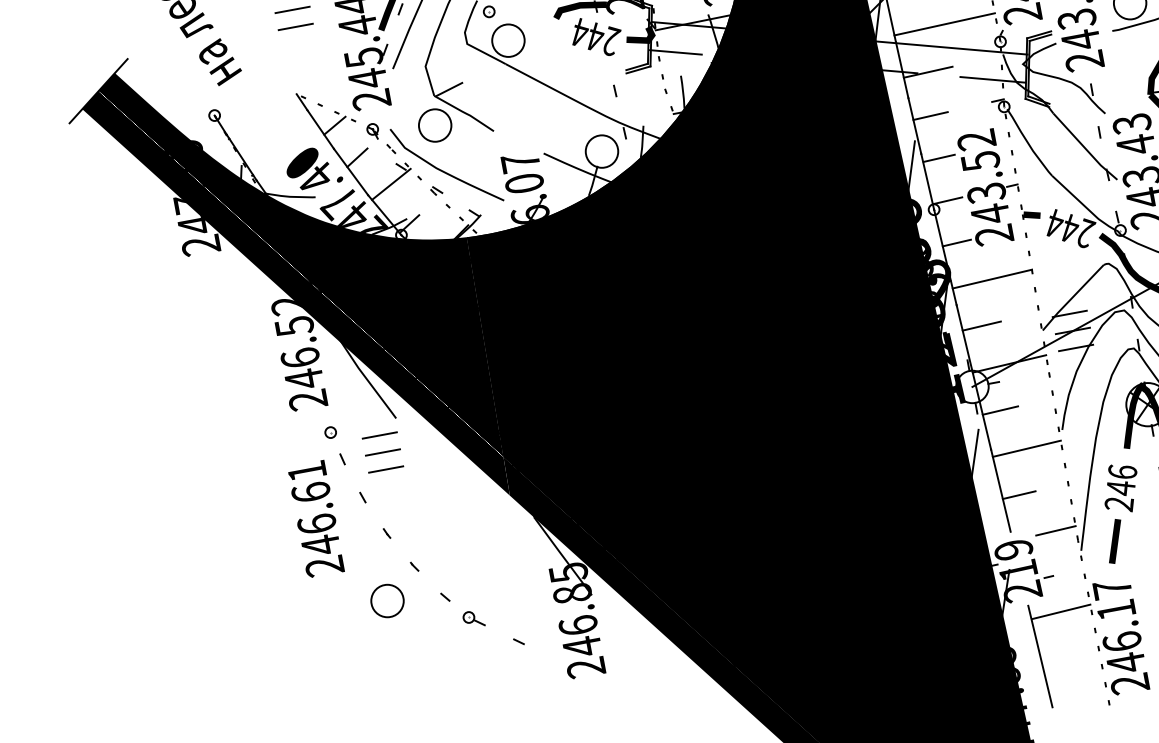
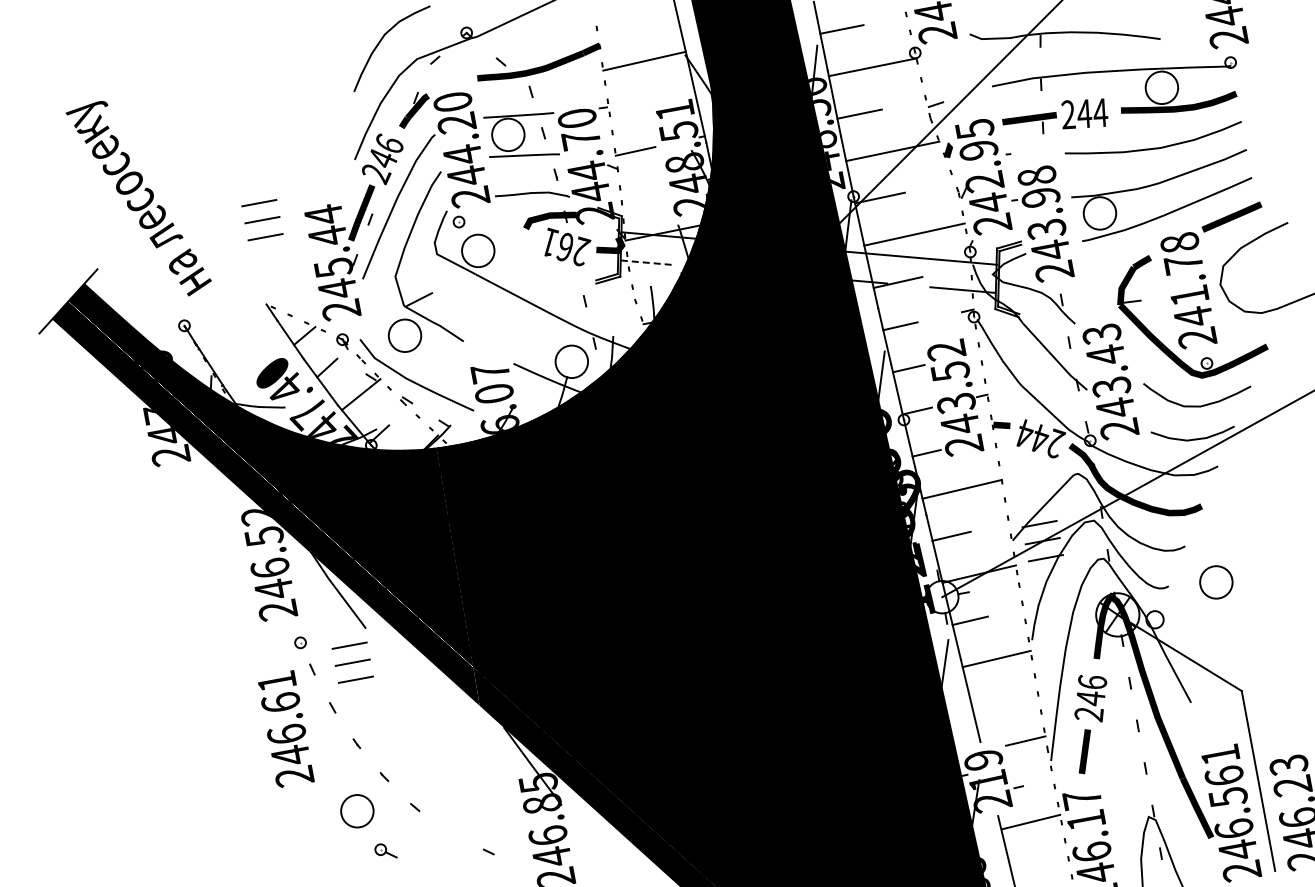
text: (588, 34) -> (558, 244), 244 -> 261
line: (675, 52) -> (645, 262), solid -> dashed
line: (1018, 495) -> (988, 705), removed
part: (473, 618) -> (385, 850), moved

